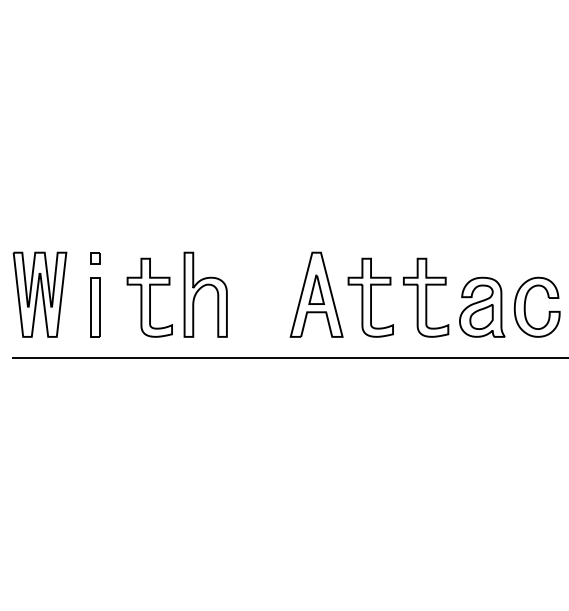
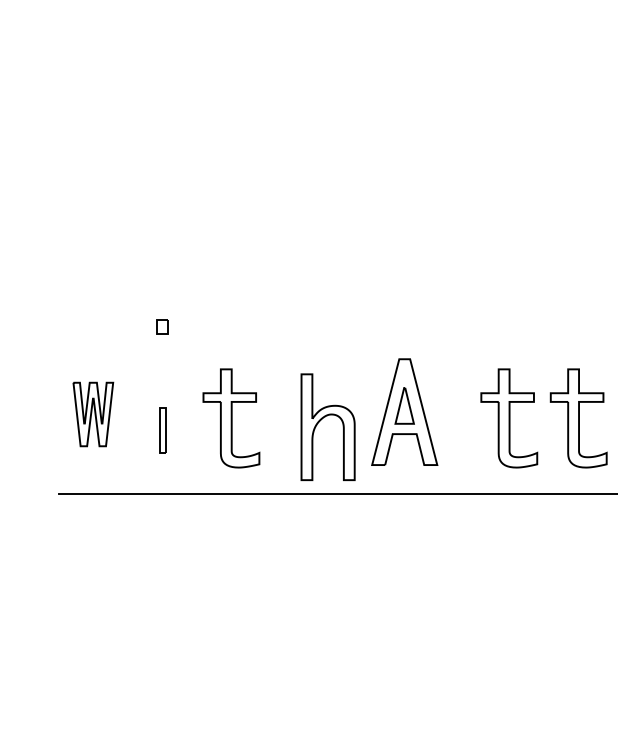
part: (95, 258) -> (163, 327), moved
part: (200, 289) -> (321, 420), moved
part: (39, 294) -> (92, 414), size x0.6
part: (316, 294) -> (404, 411), moved
part: (95, 307) -> (163, 430), size x0.6

